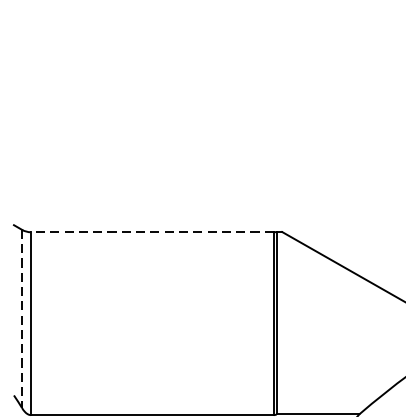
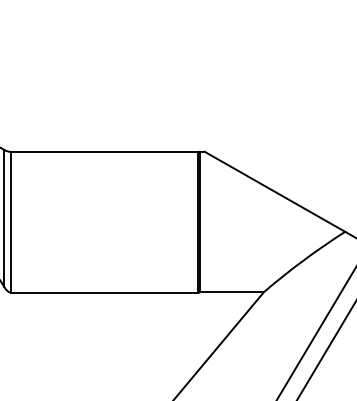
line: (152, 231) -> (104, 151), dashed -> solid
line: (22, 318) -> (4, 218), dashed -> solid

